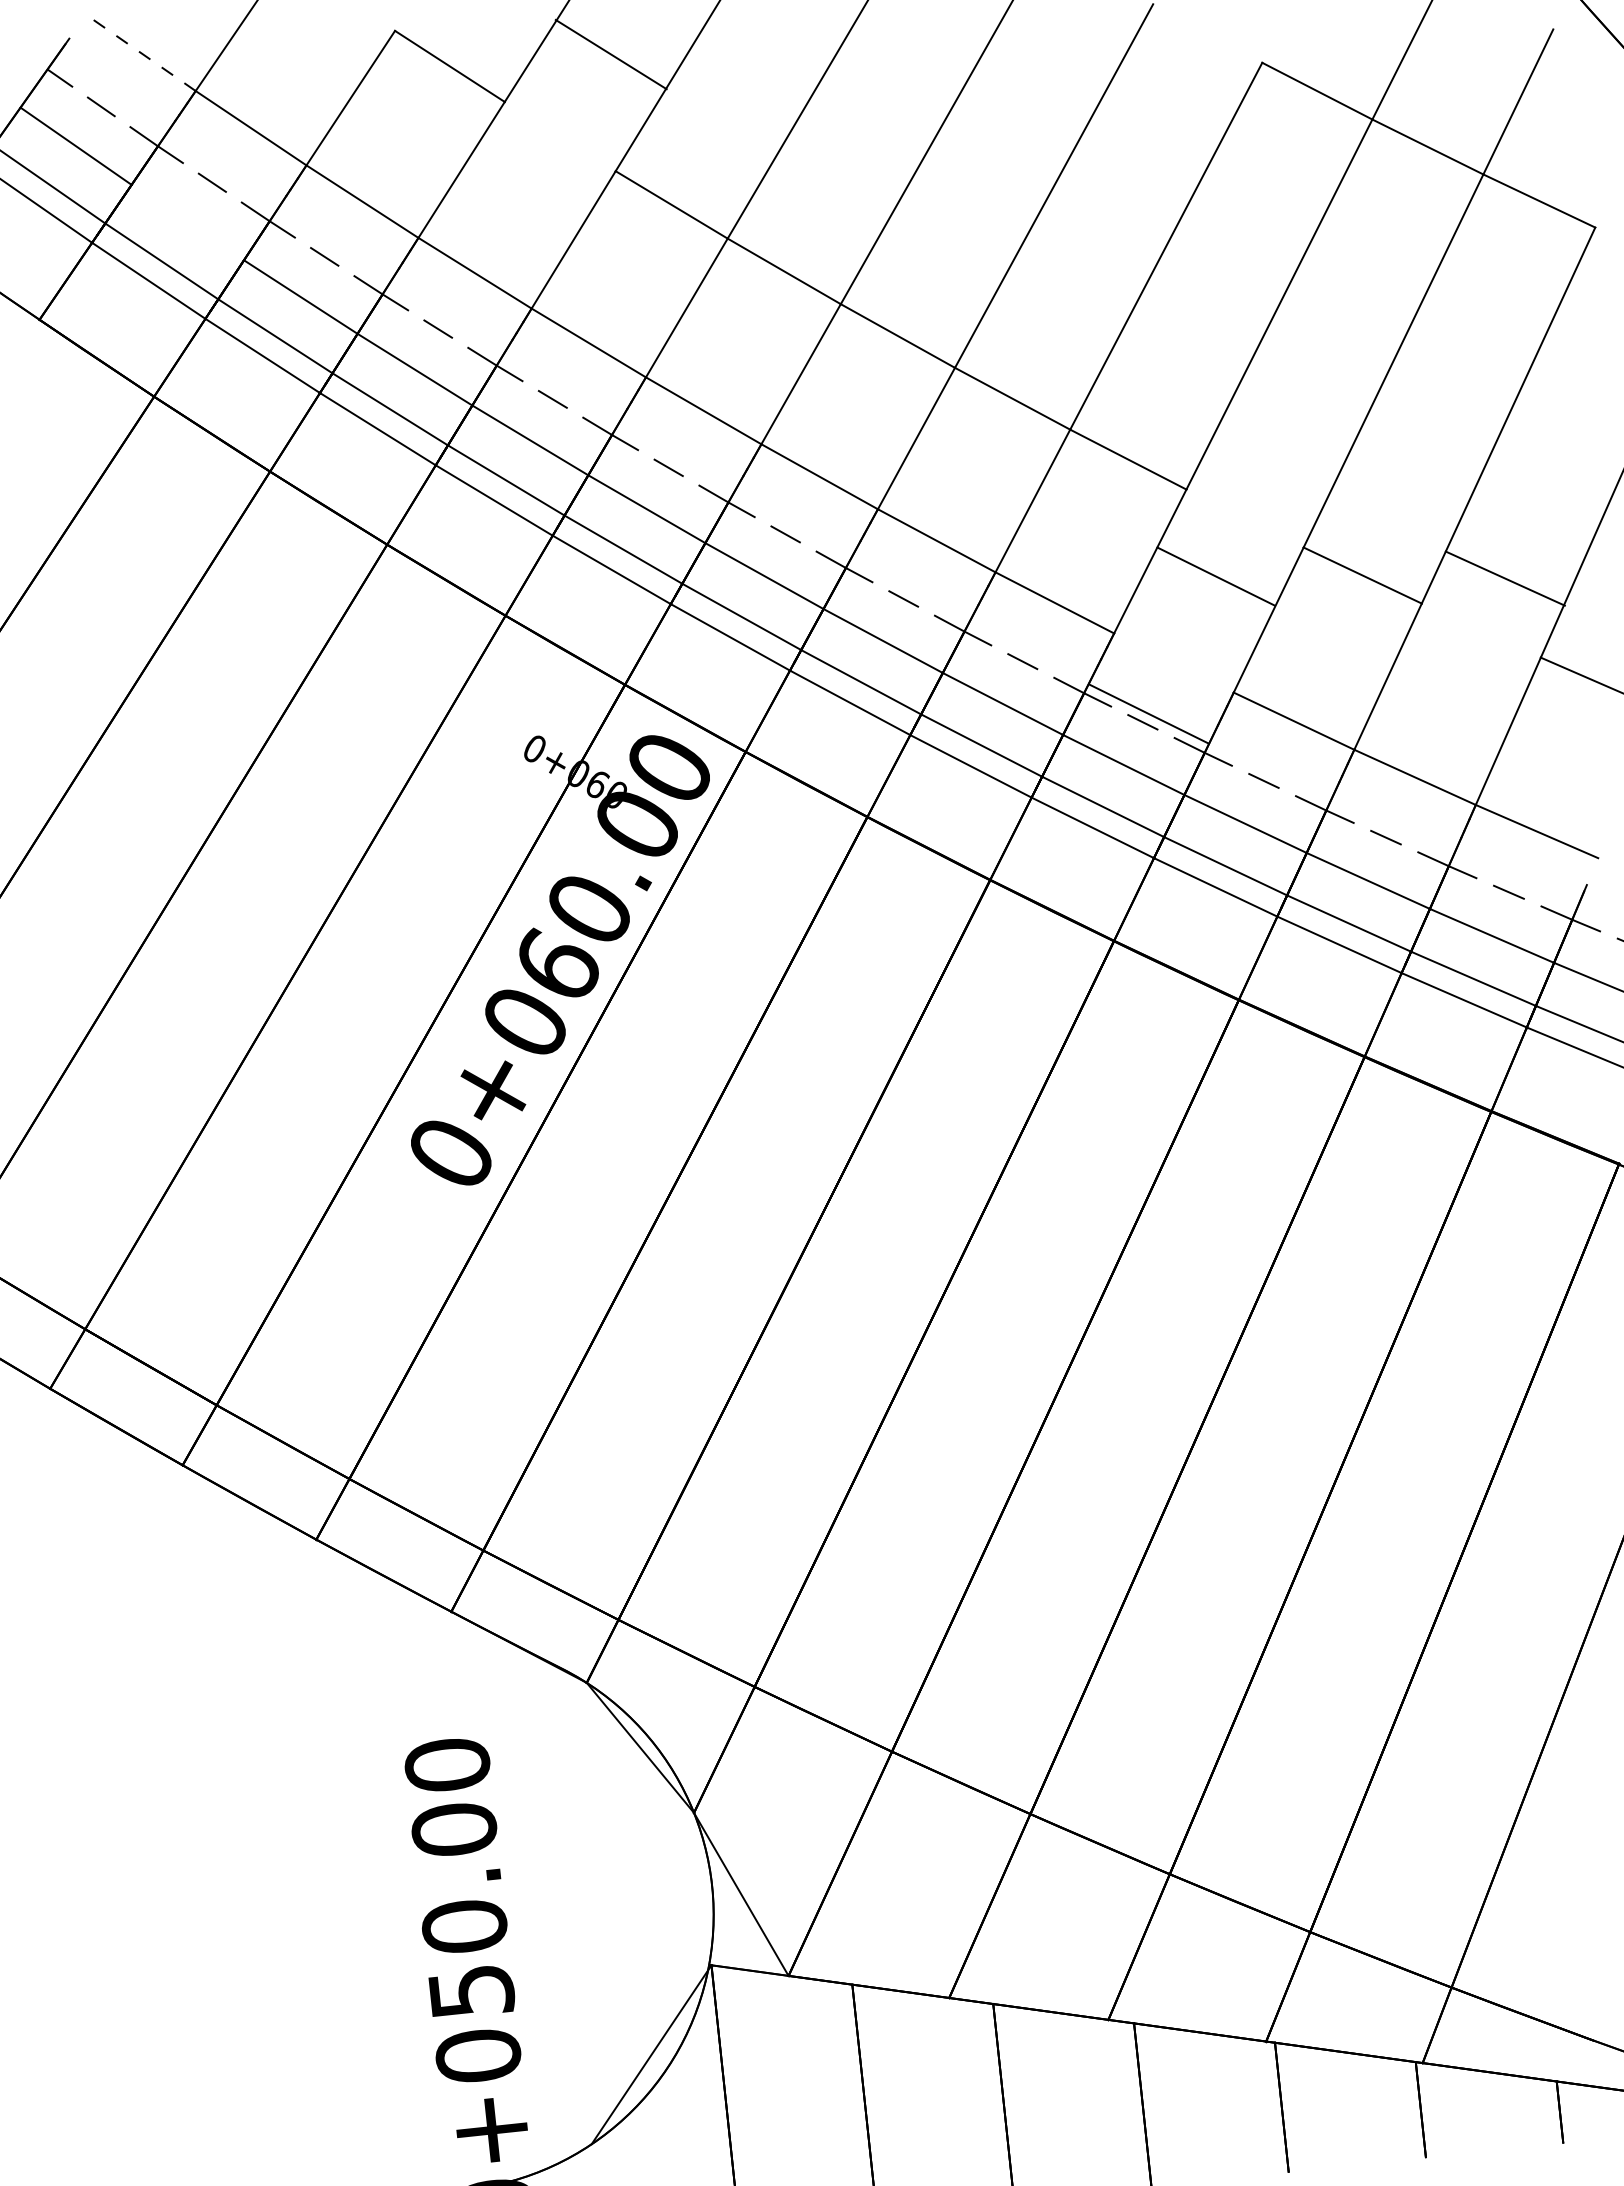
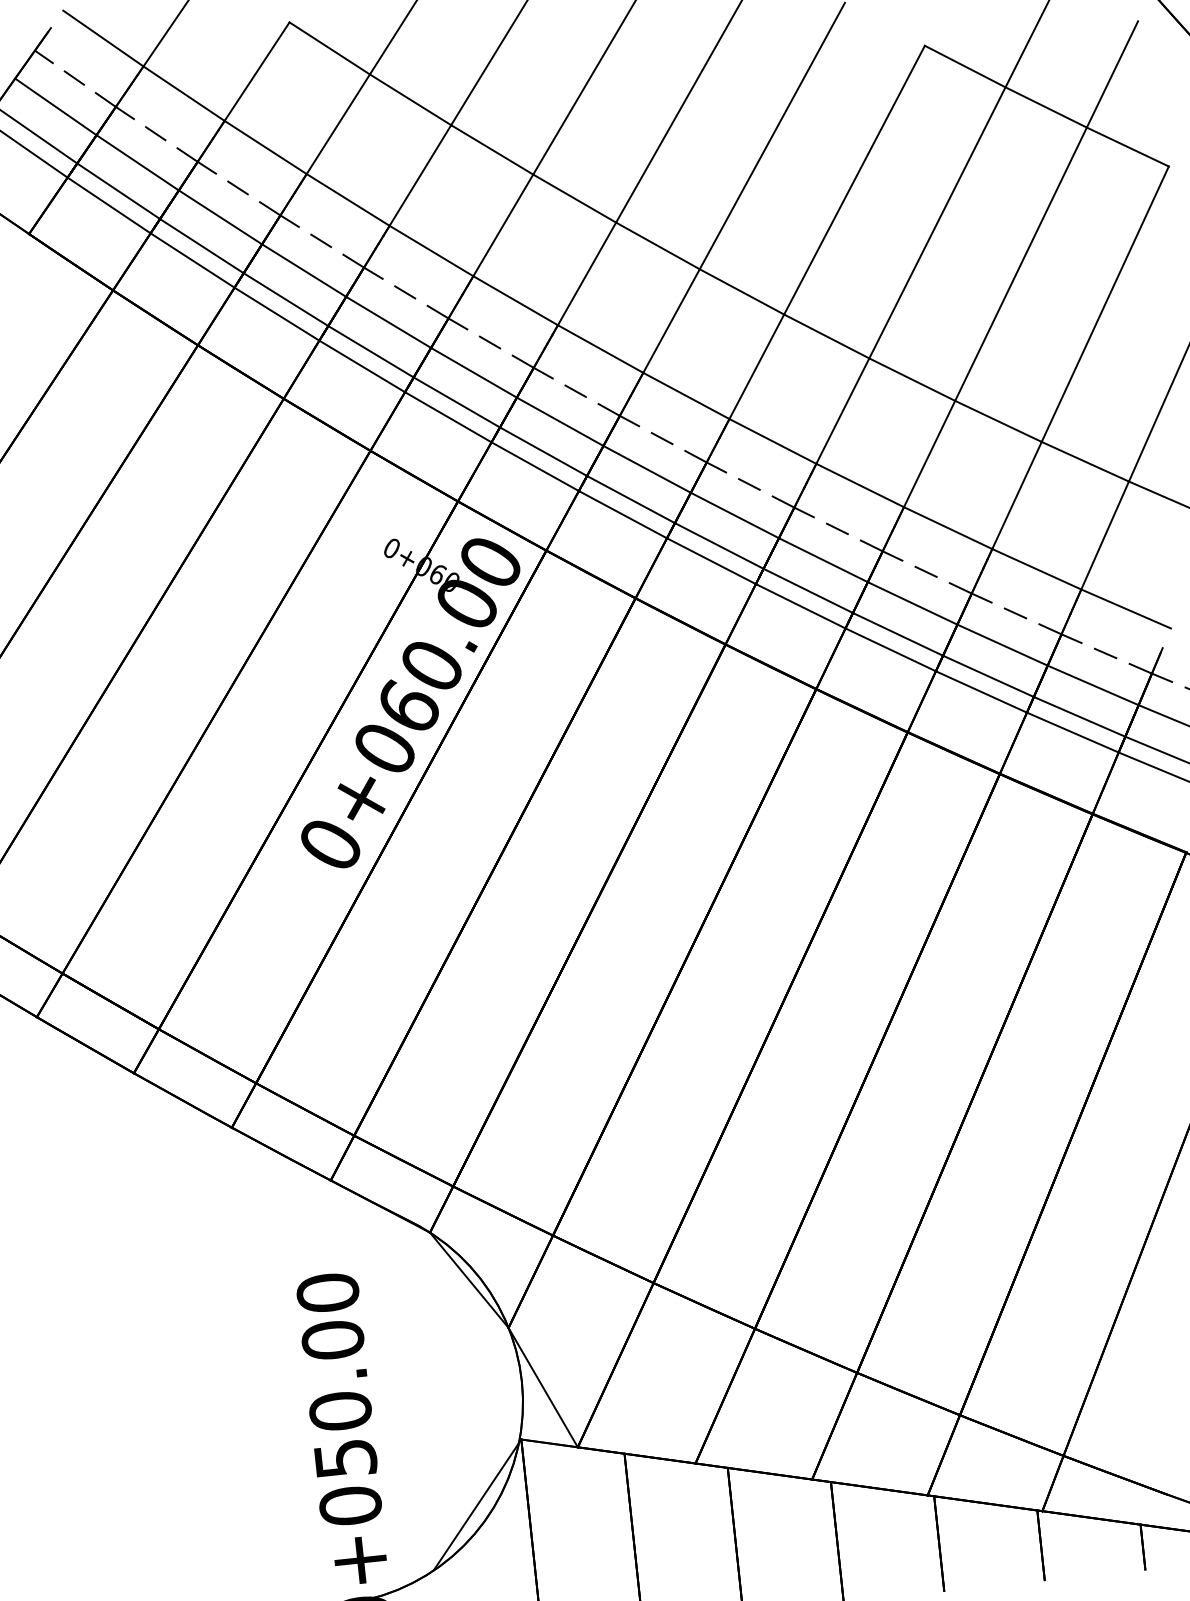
line: (140, 52) -> (103, 38), dashed -> solid
line: (610, 54) -> (410, 99), moved
line: (187, 222) -> (137, 162), added
line: (1215, 576) -> (911, 379), moved
line: (1504, 578) -> (1084, 461), moved
line: (1148, 713) -> (859, 485), moved

